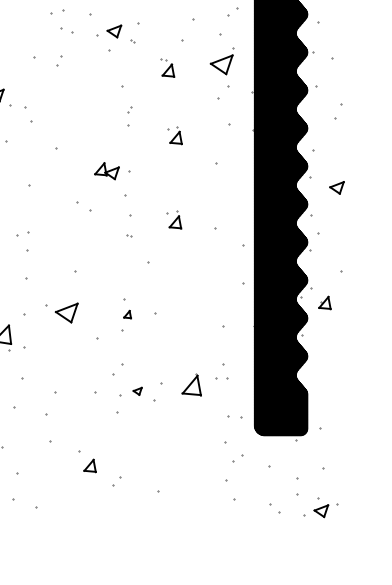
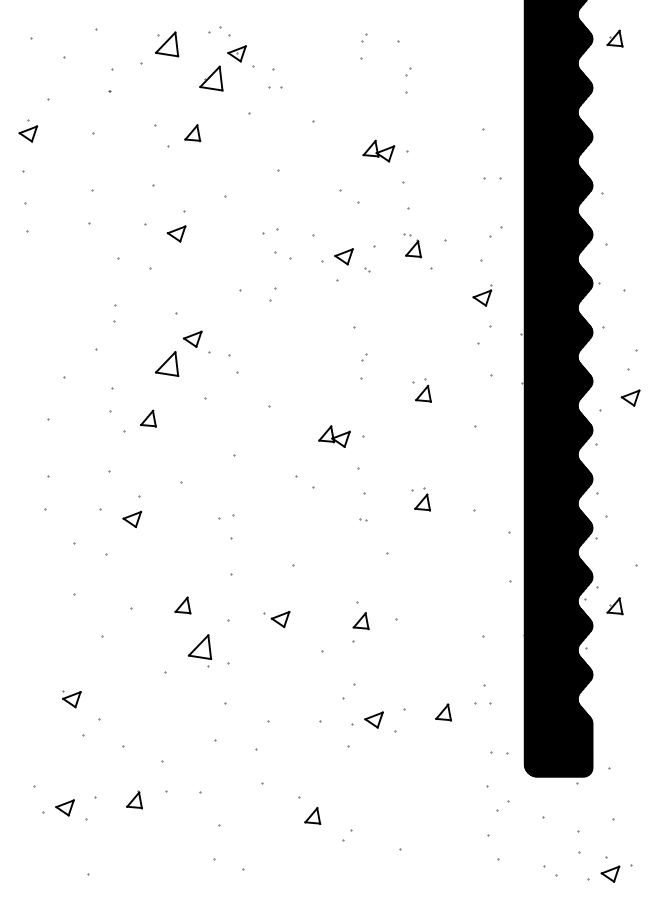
part: (221, 61) -> (482, 295), size x0.62
part: (167, 67) -> (412, 245), moved
part: (336, 187) -> (630, 397), moved
part: (61, 313) -> (276, 619), size x0.62
part: (127, 314) -> (360, 621), size x1.67
part: (191, 385) -> (443, 712), size x0.62
part: (137, 390) -> (373, 719), size x1.67

